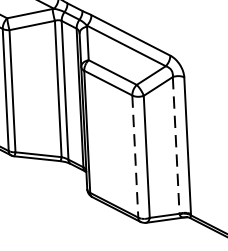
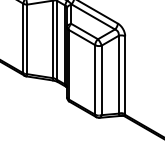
line: (175, 145) -> (118, 74), dashed -> solid
line: (135, 155) -> (95, 79), dashed -> solid

